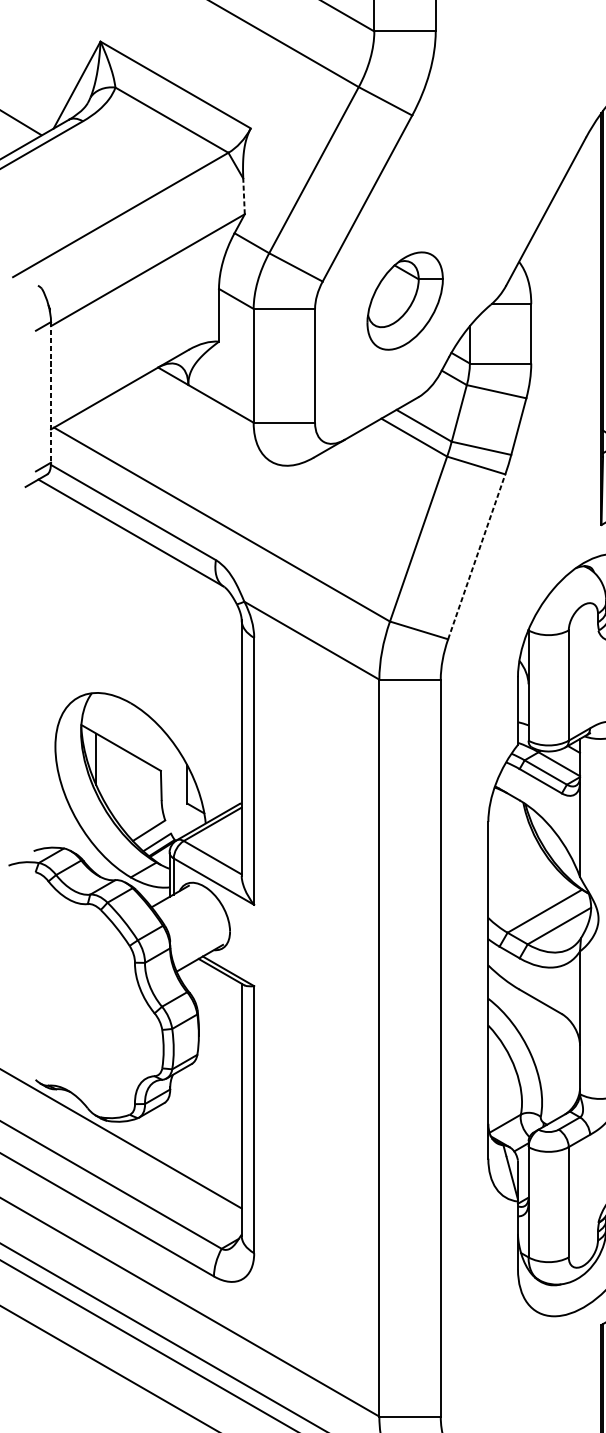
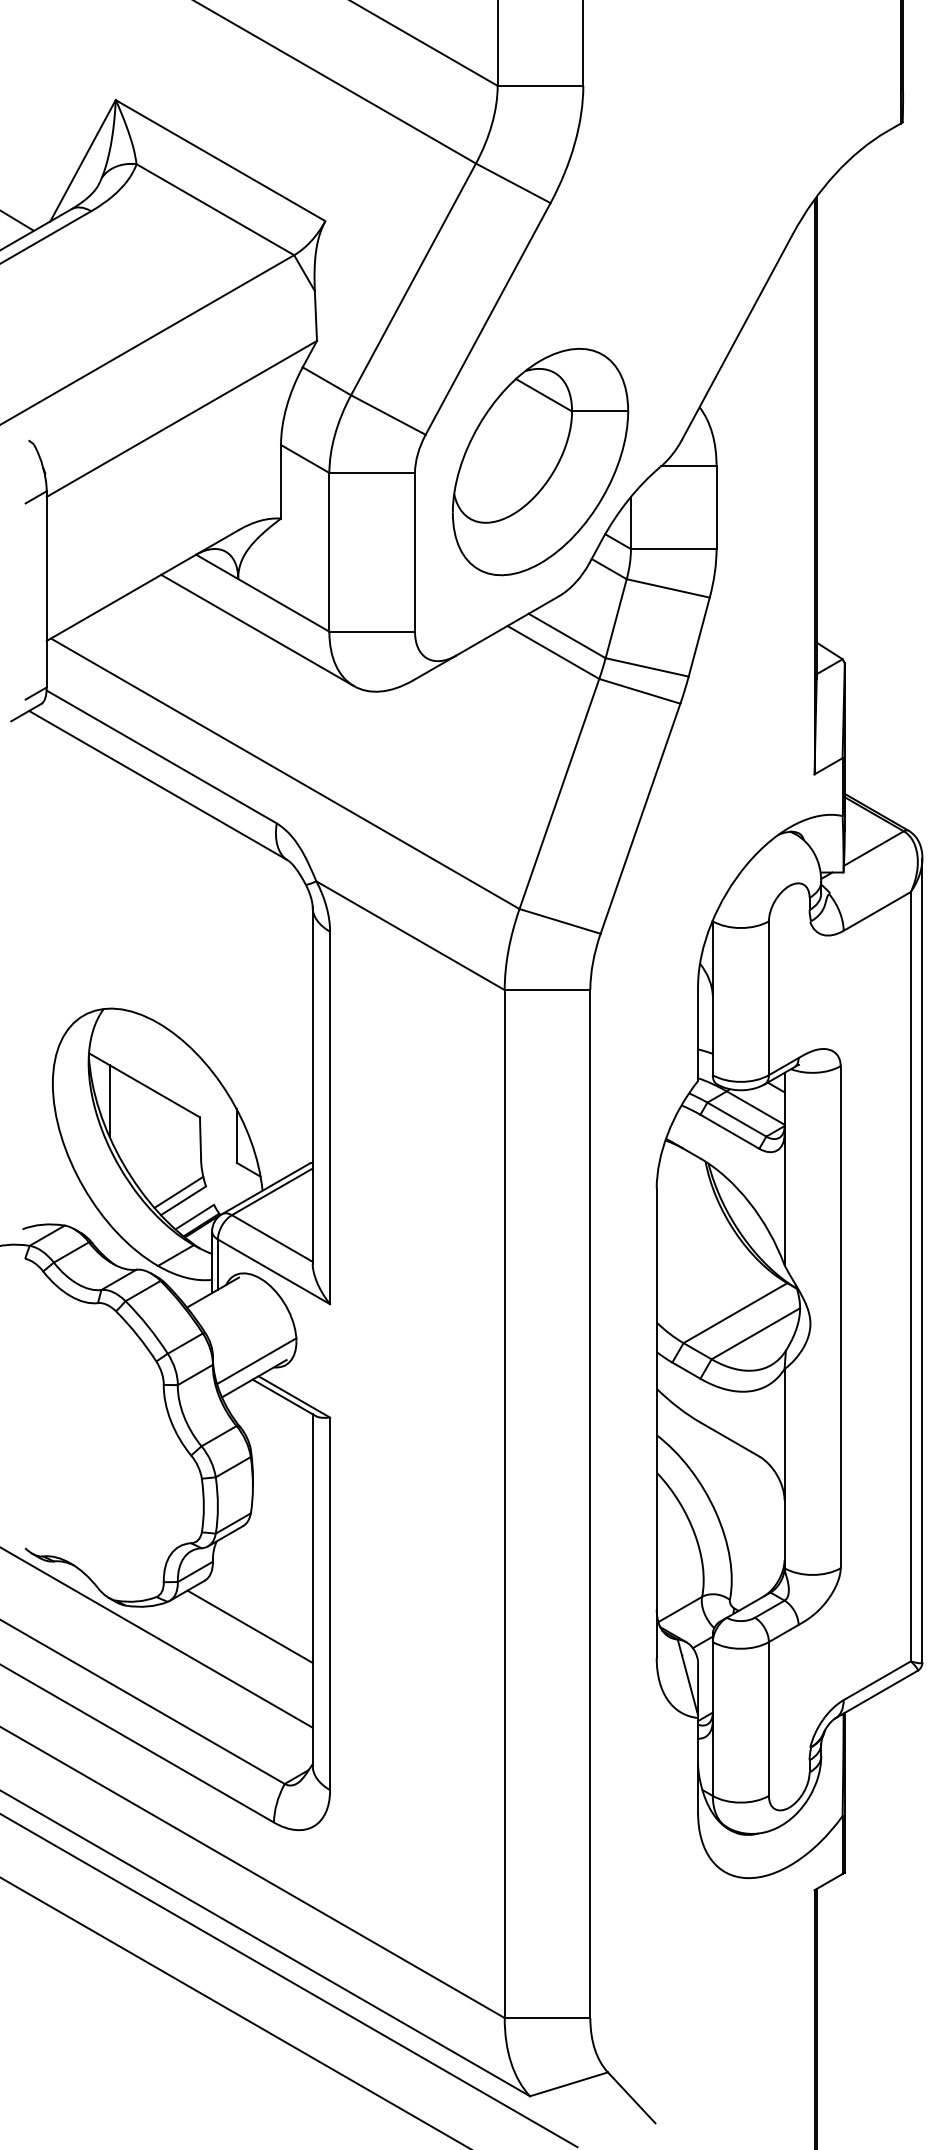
line: (243, 196) -> (315, 315), dashed -> solid
part: (405, 300) -> (540, 461), size x1.67
line: (50, 392) -> (46, 589), dashed -> solid
line: (202, 421) -> (257, 630), added
line: (476, 556) -> (640, 818), dashed -> solid
line: (145, 824) -> (178, 1191), added
line: (201, 945) -> (256, 1361), added
line: (196, 1135) -> (249, 1626), added

